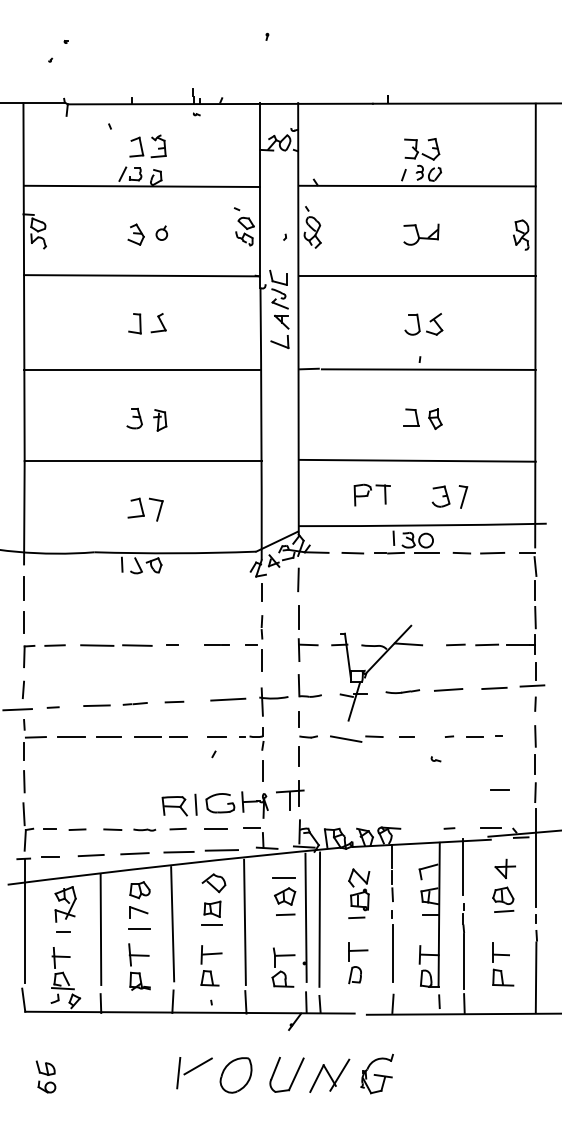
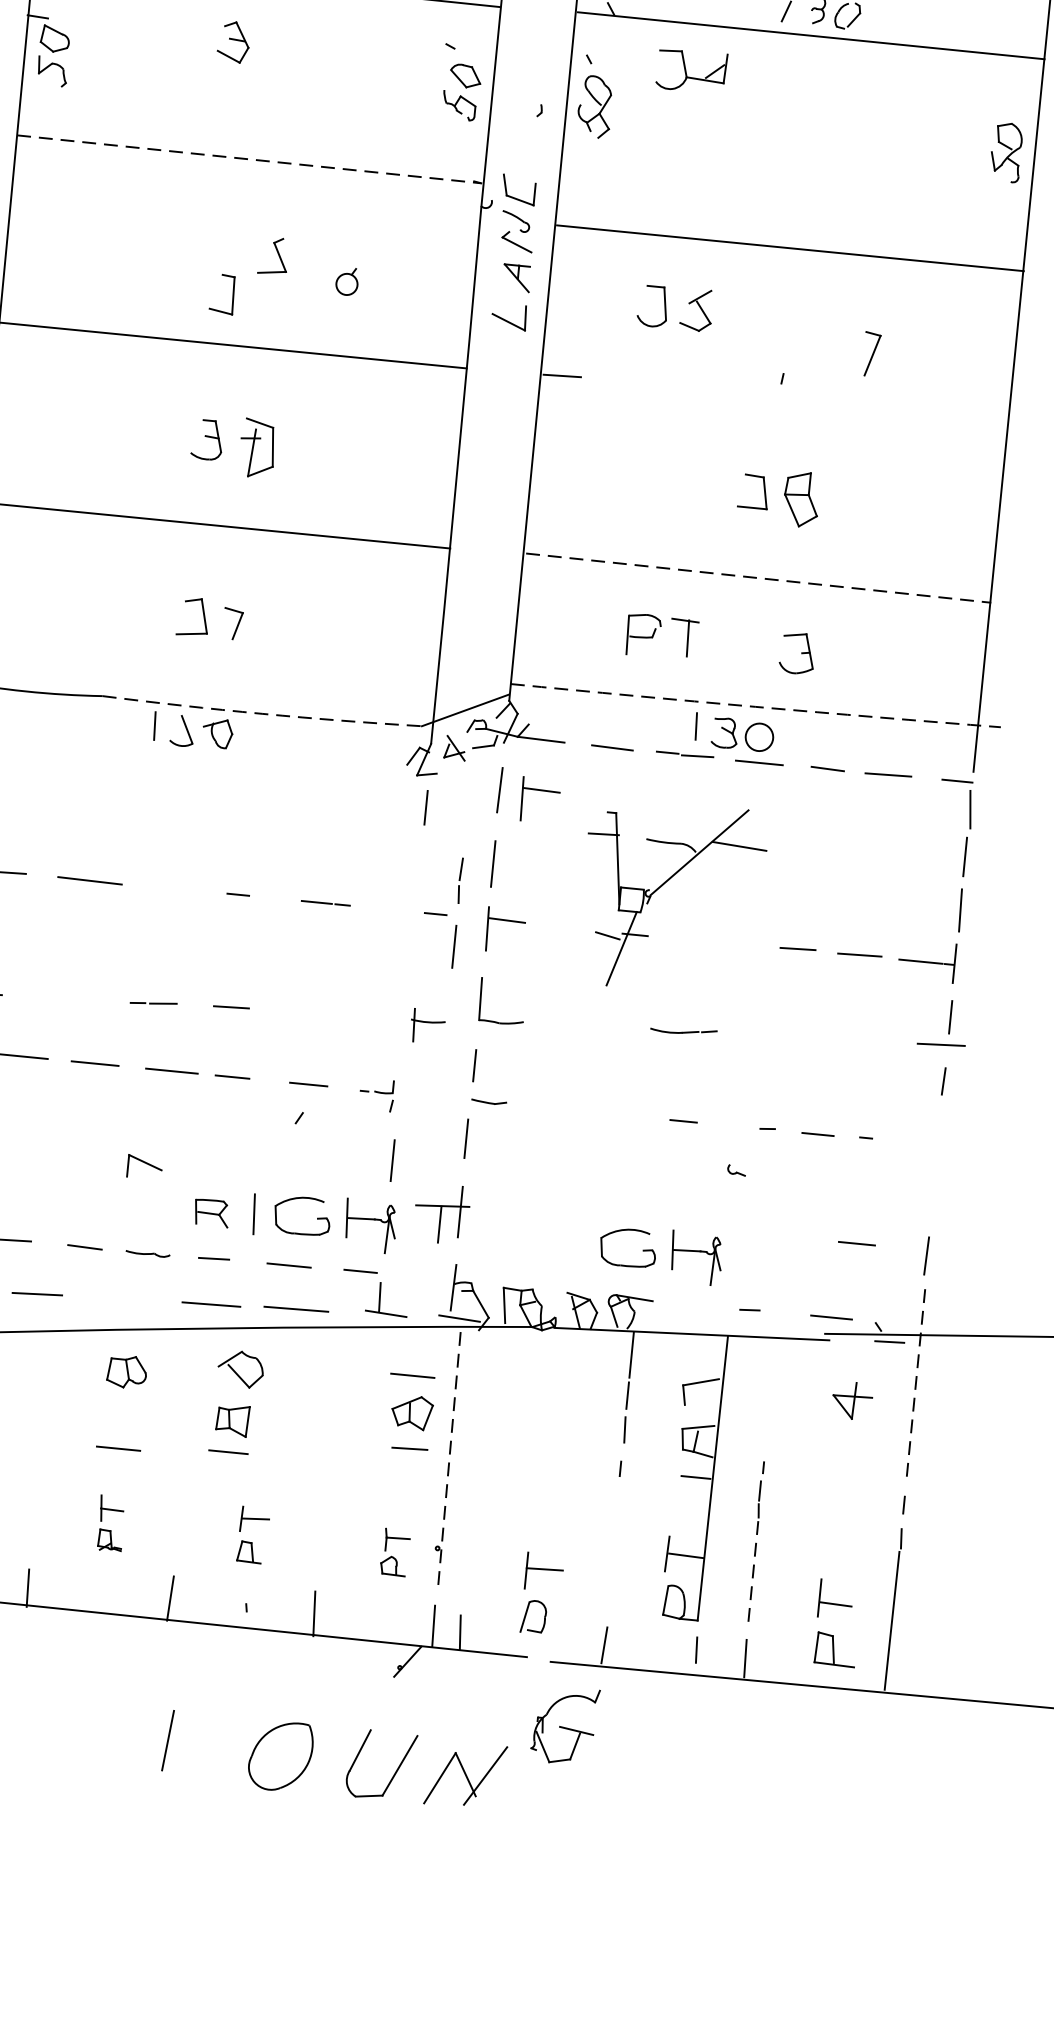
part: (161, 232) -> (346, 280), moved
part: (135, 234) -> (232, 41), moved
part: (421, 234) -> (692, 70), moved
line: (141, 275) -> (248, 158), solid -> dashed
line: (417, 275) -> (790, 247), moved
part: (134, 323) -> (221, 293), moved
part: (423, 324) -> (674, 308), moved
line: (428, 369) -> (797, 399), removed
part: (435, 418) -> (801, 498), size x1.4
part: (160, 420) -> (258, 448), size x1.4
line: (417, 460) -> (757, 577), solid -> dashed
part: (463, 496) -> (871, 353), moved
part: (156, 509) -> (233, 623), size x0.7
arc: (422, 525) -> (755, 706), solid -> dashed
arc: (175, 553) -> (262, 714), solid -> dashed
part: (318, 582) -> (538, 799), added
part: (254, 643) -> (442, 911), moved
line: (137, 645) -> (169, 888), removed
part: (376, 672) -> (670, 895), moved
line: (494, 688) -> (865, 1042), removed
line: (448, 689) -> (774, 1035), removed
line: (228, 699) -> (338, 1012), removed
part: (273, 701) -> (427, 1025), size x0.6
line: (96, 705) -> (76, 998), removed
part: (251, 738) -> (376, 1094), size x0.7
part: (356, 738) -> (583, 1114), removed
line: (535, 747) -> (935, 1166), removed
part: (401, 804) -> (659, 1253), added
part: (174, 806) -> (211, 1213), size x0.7
line: (134, 853) -> (123, 1298), removed
line: (536, 858) -> (915, 1386), solid -> dashed
line: (463, 866) -> (770, 1387), removed
part: (359, 893) -> (559, 1421), removed
part: (213, 899) -> (236, 1401), moved
part: (503, 899) -> (842, 1460), removed
part: (138, 912) -> (144, 1167), moved
line: (306, 918) -> (450, 1460), solid -> dashed
line: (319, 919) -> (475, 1464), removed
line: (244, 922) -> (327, 1456), removed
line: (172, 924) -> (184, 1446), removed
line: (100, 929) -> (41, 1441), removed
line: (392, 953) -> (613, 1545), removed
line: (464, 961) -> (753, 1575), solid -> dashed
part: (358, 963) -> (542, 1594), moved
part: (211, 965) -> (253, 1534), size x0.7
part: (139, 966) -> (111, 1522), size x0.6
part: (283, 967) -> (395, 1552), size x0.6
part: (502, 970) -> (835, 1635), moved
line: (197, 1066) -> (206, 1731), removed
part: (376, 1073) -> (563, 1724), moved

